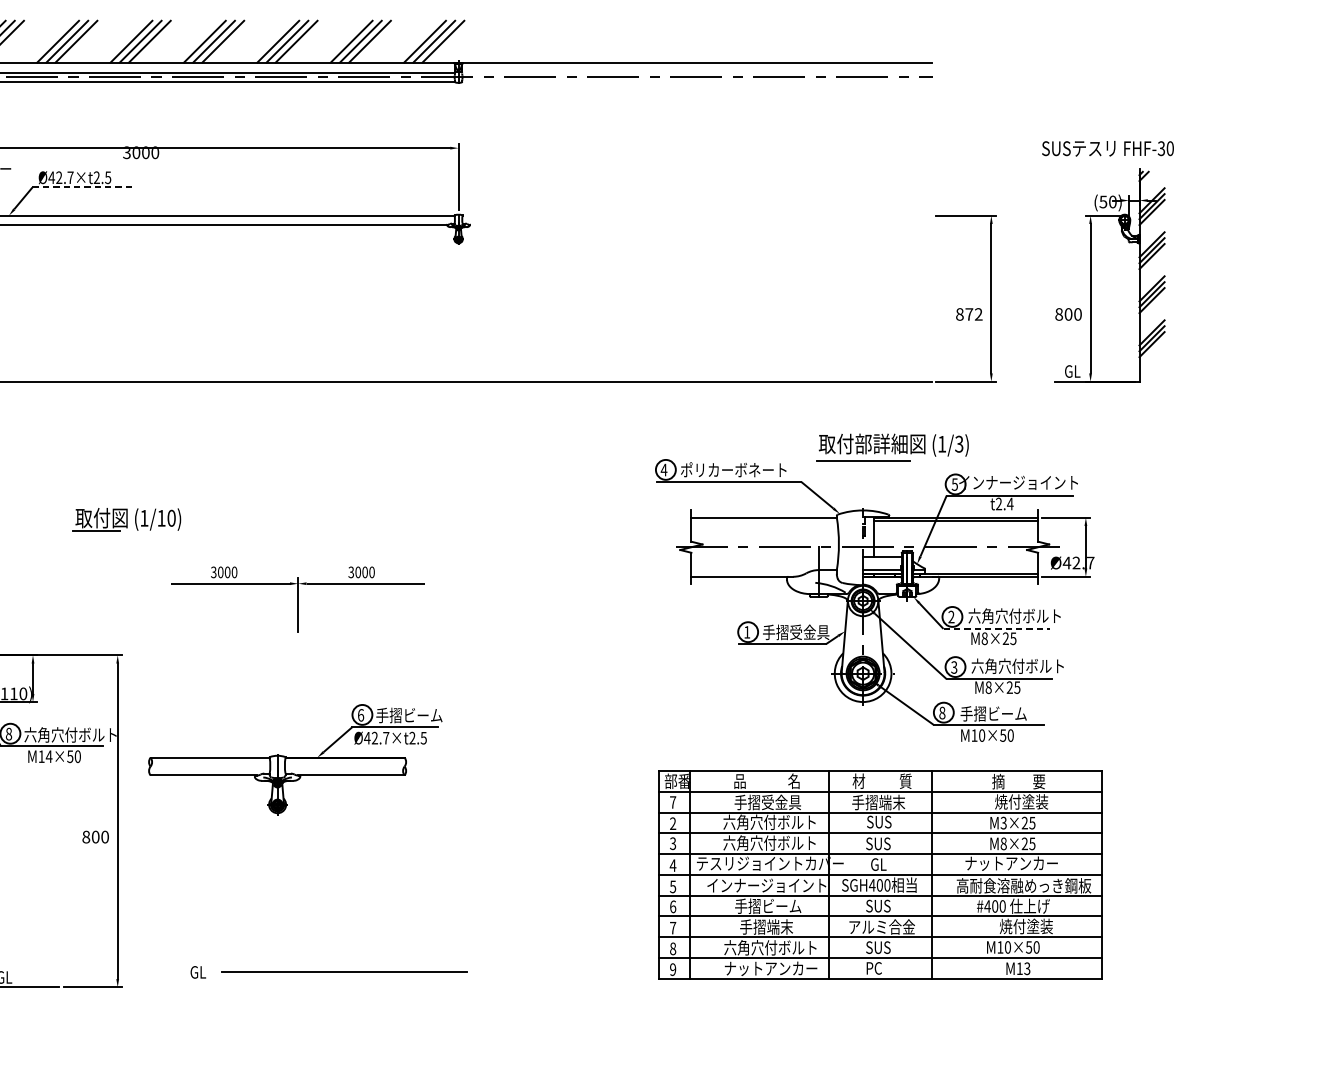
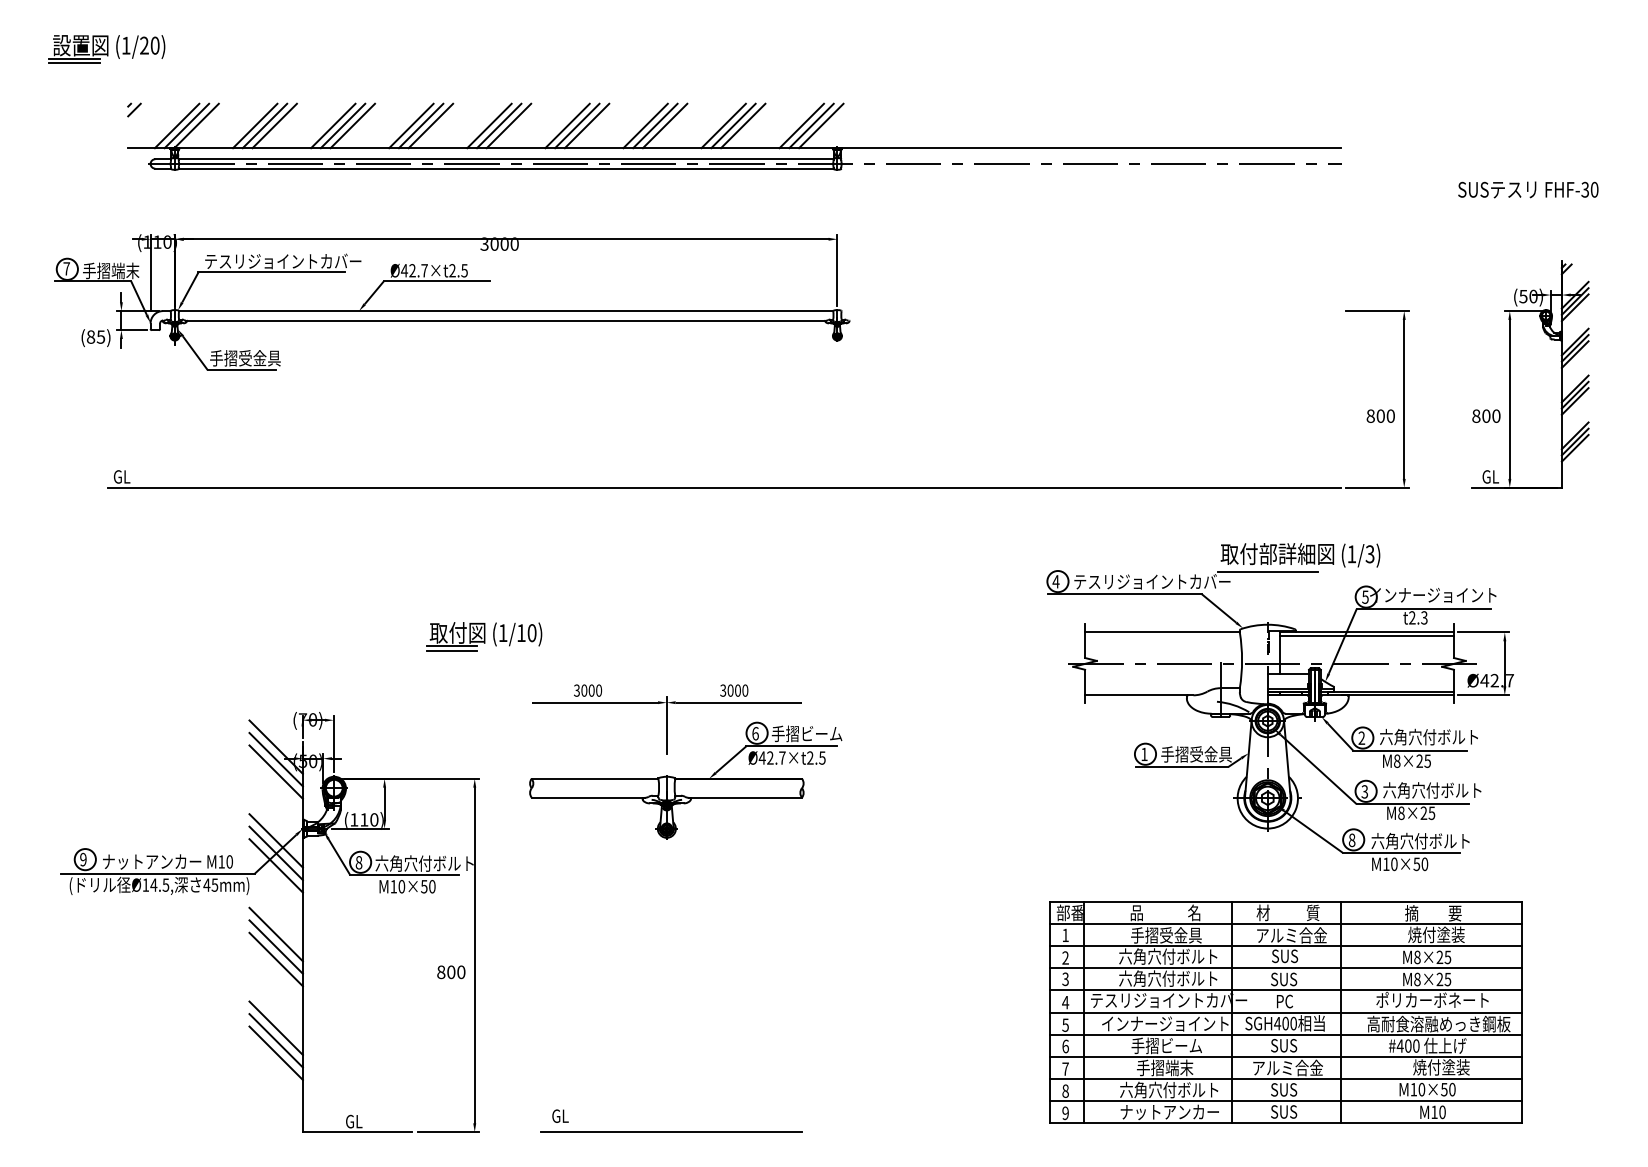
text: (1108, 148) -> (1528, 189), moved
line: (81, 187) -> (436, 281), dashed -> solid
text: (973, 313) -> (1385, 415), 872 -> 800
text: (754, 469) -> (1152, 581), ポリカーボネート -> テスリジョイントカバー
text: (1009, 503) -> (1423, 617), t2.4 -> t2.3
line: (95, 534) -> (451, 650), added
line: (996, 628) -> (1409, 750), dashed -> solid
text: (1006, 713) -> (1420, 840), 手摺ビーム -> 六角穴付ボルト
text: (48, 756) -> (401, 886), M14×50 -> M10×50
part: (295, 759) -> (685, 780), moved
text: (672, 801) -> (1065, 934), 7 -> 1
text: (885, 802) -> (1291, 935), 手摺端末 -> アルミ合金
text: (1003, 822) -> (1417, 956), M3×25 -> M8×25
text: (1017, 862) -> (1432, 999), ナットアンカー -> ポリカーボネート
text: (878, 864) -> (1284, 1001), GL -> PC
text: (878, 967) -> (1284, 1111), PC -> SUS
text: (1027, 967) -> (1442, 1111), M13 -> M10
line: (344, 971) -> (671, 1131), moved

